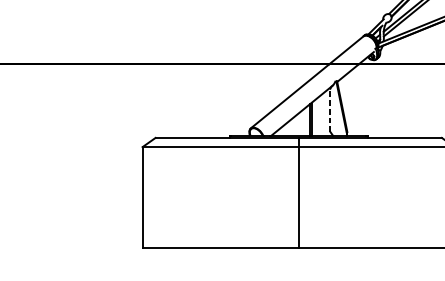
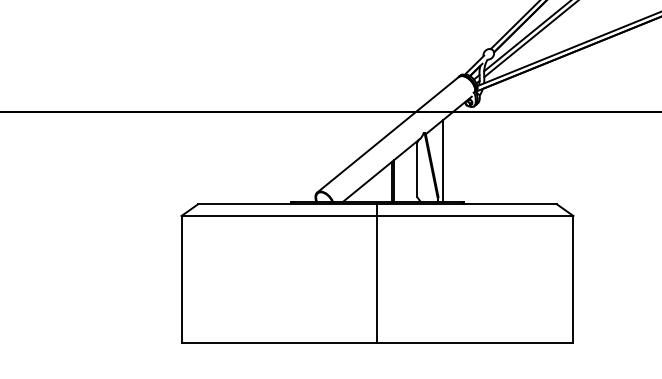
line: (350, 102) -> (442, 160), added
line: (330, 110) -> (417, 169), dashed -> solid

